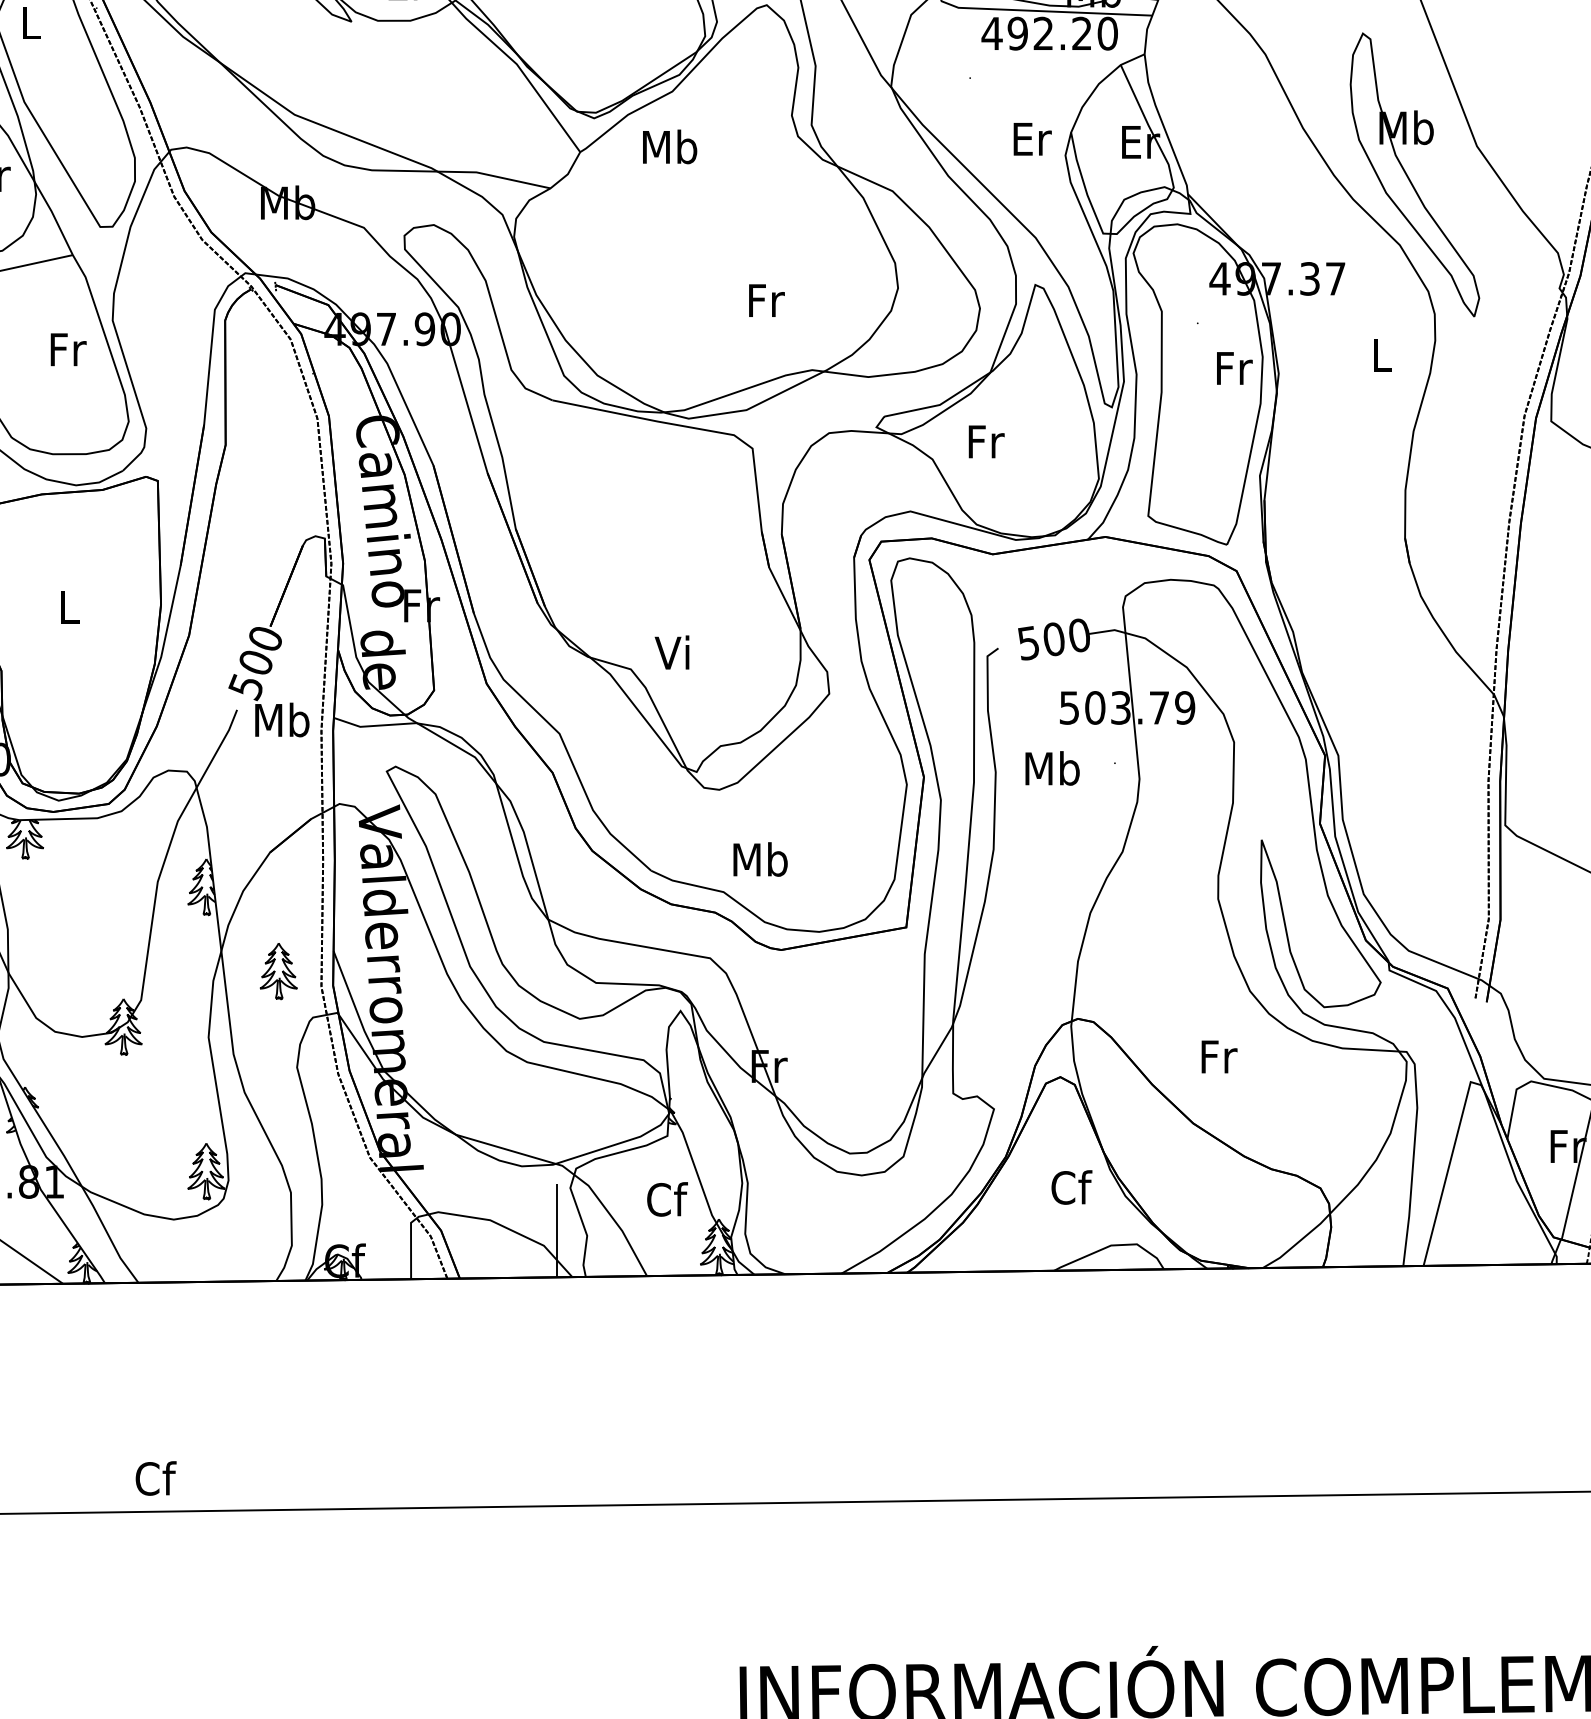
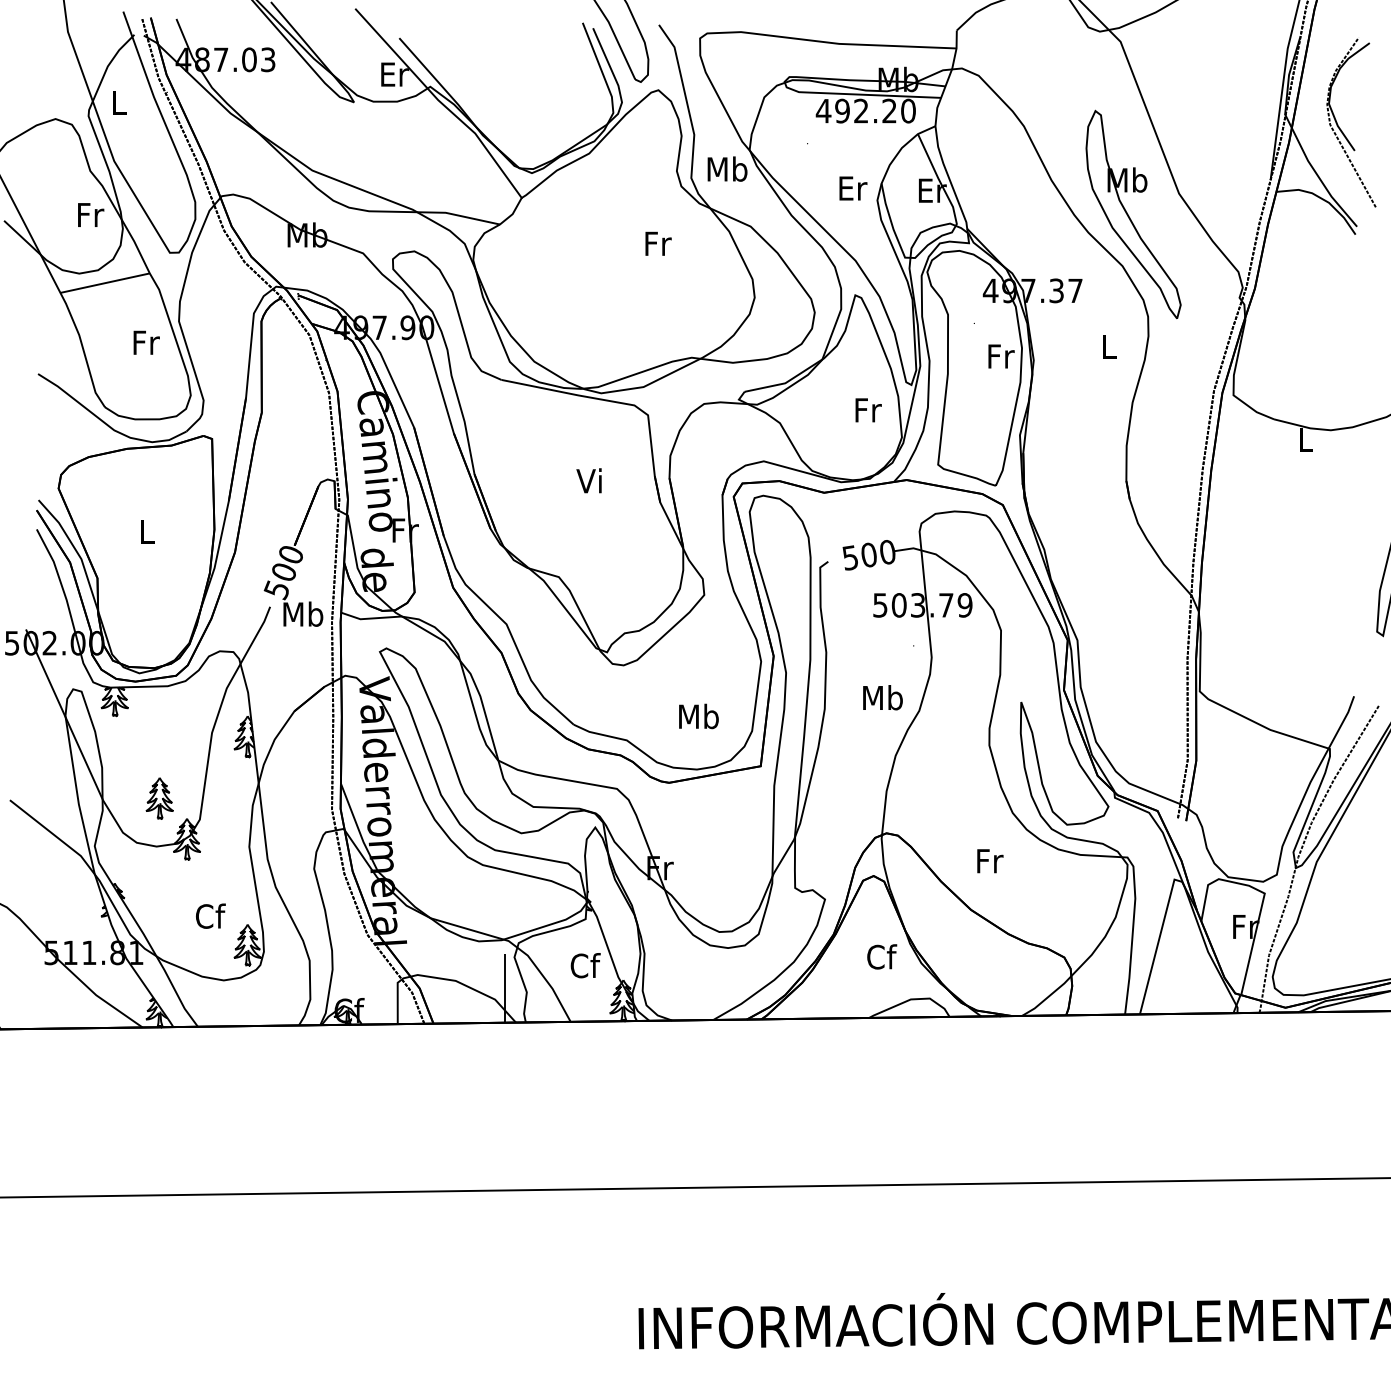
text: (669, 146) -> (727, 168), moved
text: (766, 300) -> (658, 243), moved
text: (986, 442) -> (868, 410), moved
text: (671, 652) -> (588, 480), moved
text: (1051, 768) -> (882, 697), moved
text: (759, 859) -> (698, 716), moved
part: (278, 971) -> (159, 798), moved
text: (155, 1477) -> (210, 915), moved

